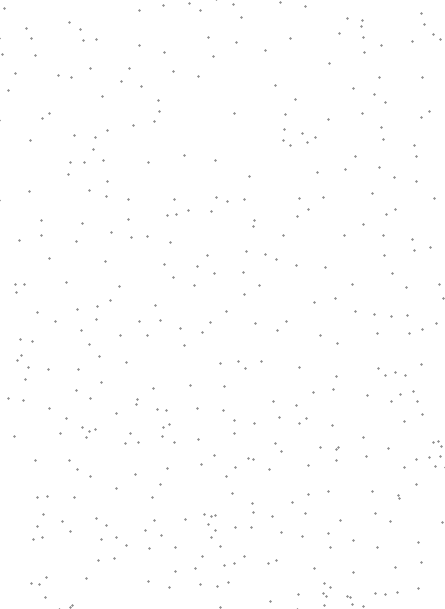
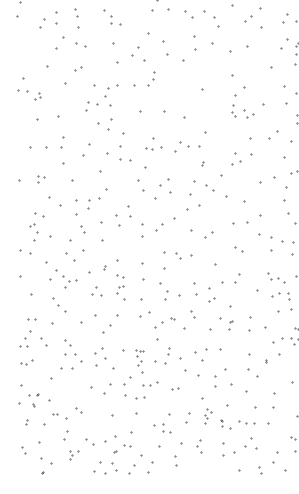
part: (63, 75) -> (80, 44), moved
part: (329, 340) -> (238, 249), size x0.62
part: (94, 351) -> (82, 229), size x0.62
part: (88, 431) -> (69, 281), size x1.67
part: (39, 581) -> (26, 362), moved

